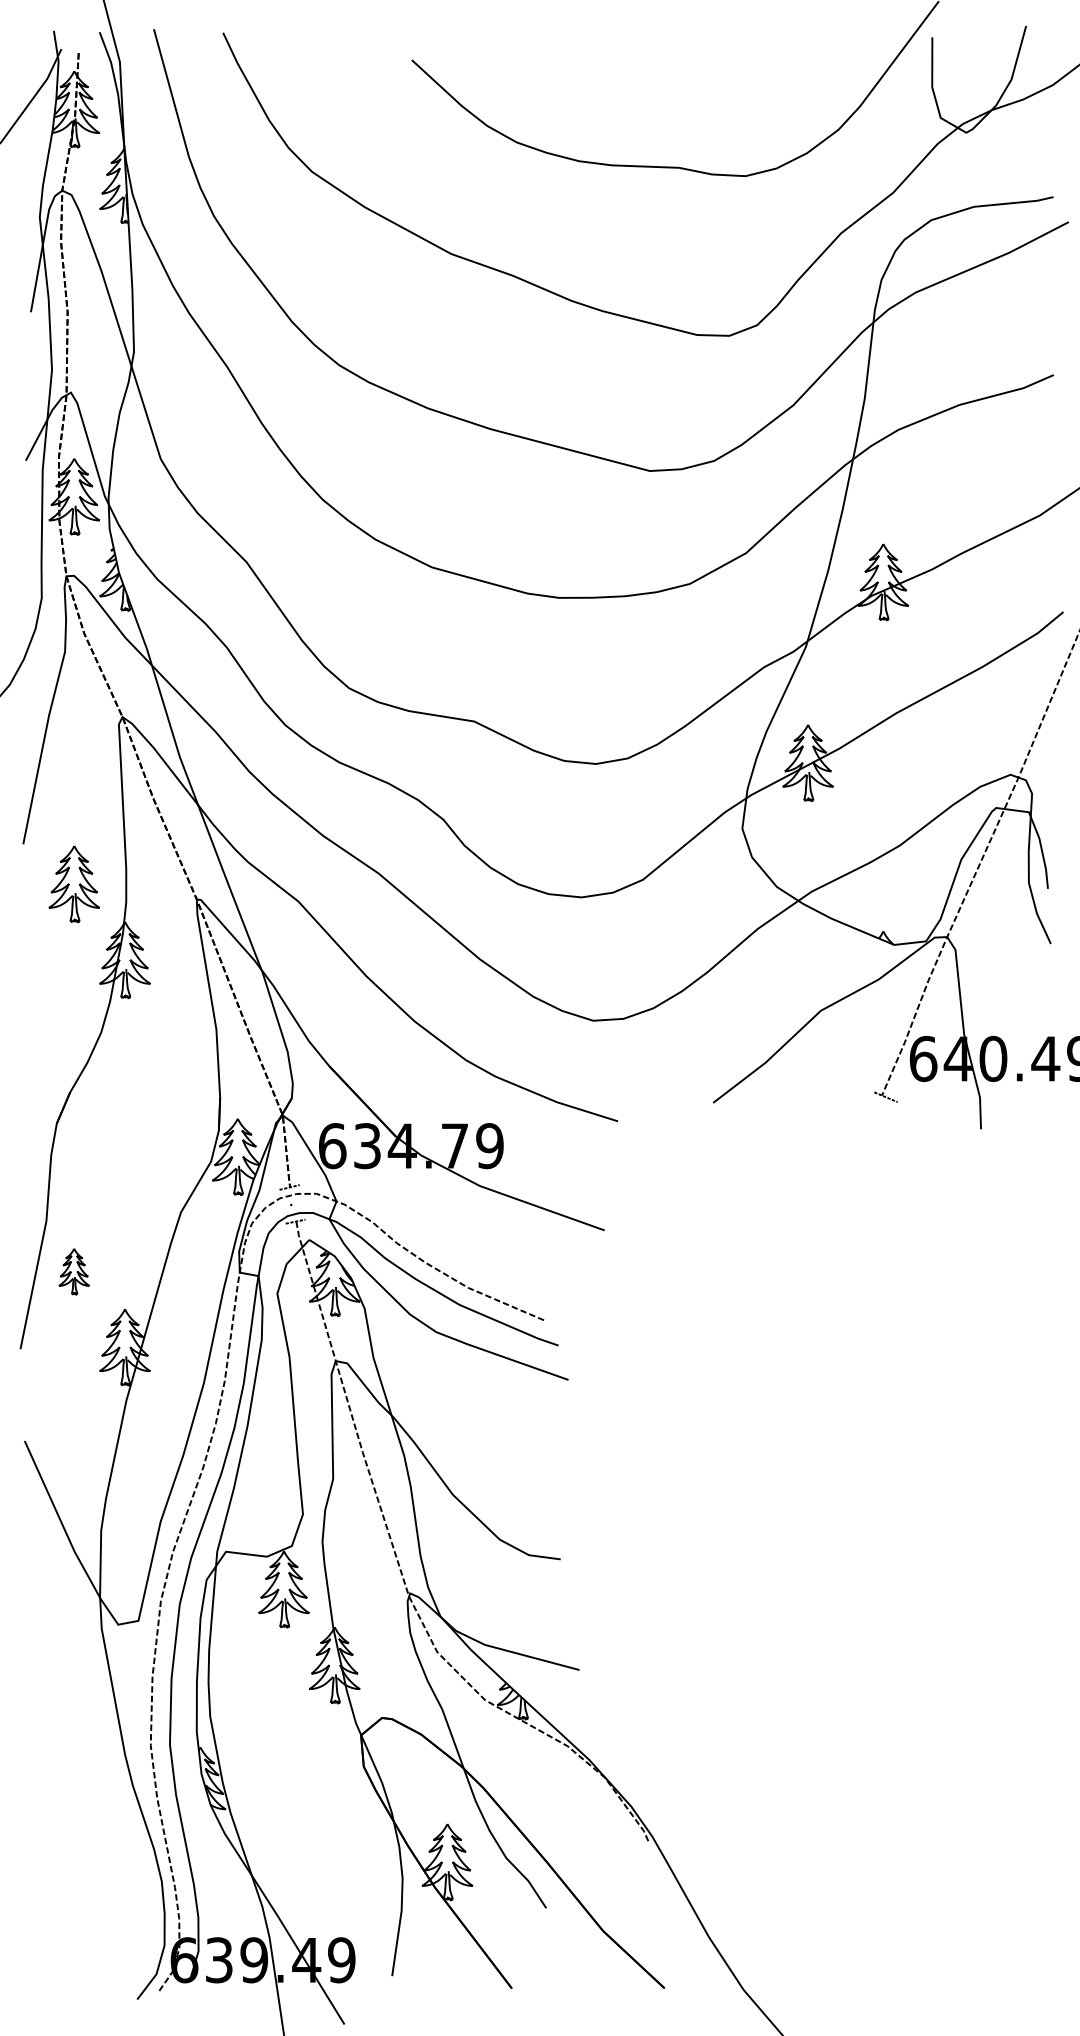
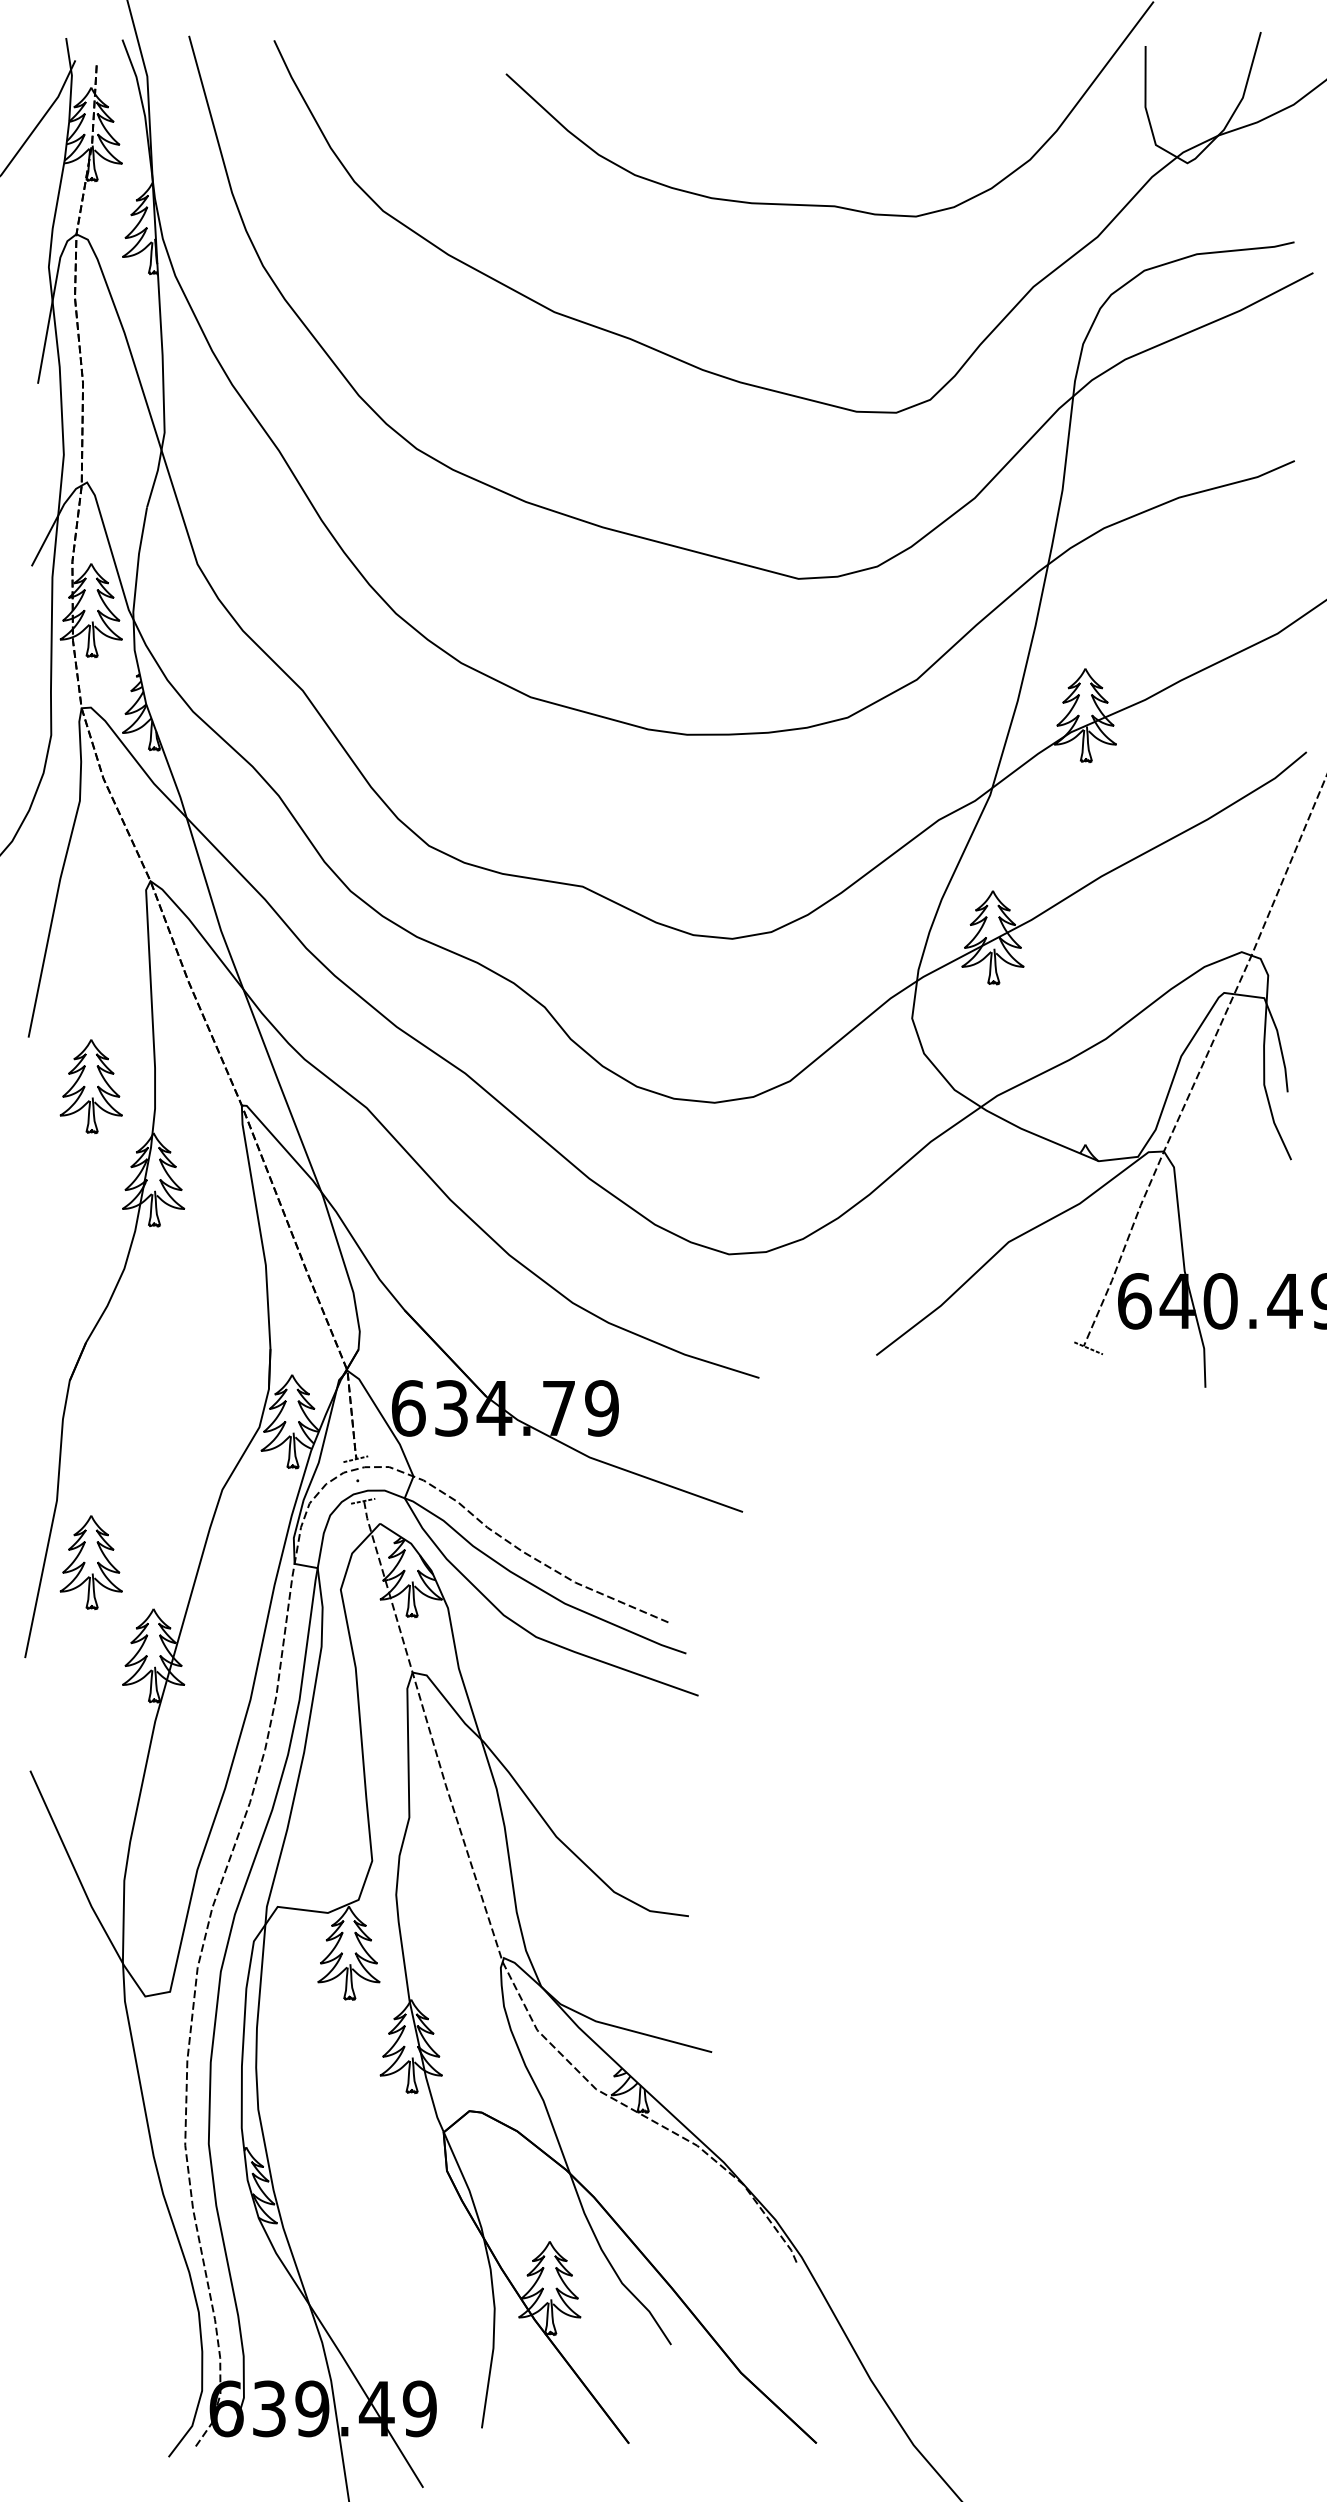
part: (73, 1271) -> (90, 1562), size x1.67

